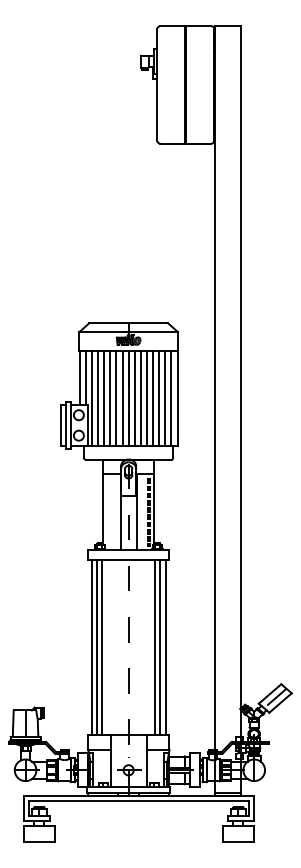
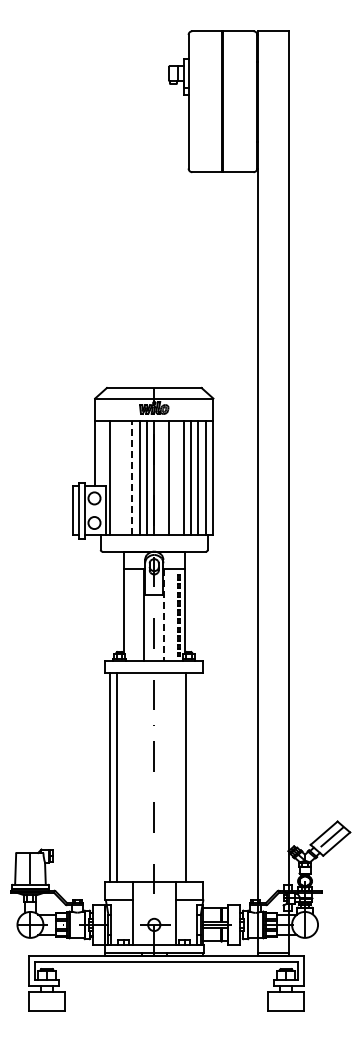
line: (85, 377) -> (102, 453), removed
line: (98, 397) -> (117, 477), removed
line: (103, 397) -> (124, 477), removed
line: (110, 397) -> (132, 477), solid -> dashed
line: (134, 397) -> (161, 477), removed
line: (147, 397) -> (176, 477), removed
line: (137, 511) -> (164, 614), solid -> dashed
line: (102, 647) -> (122, 777), removed
line: (160, 647) -> (192, 777), removed
line: (165, 647) -> (198, 777), removed

